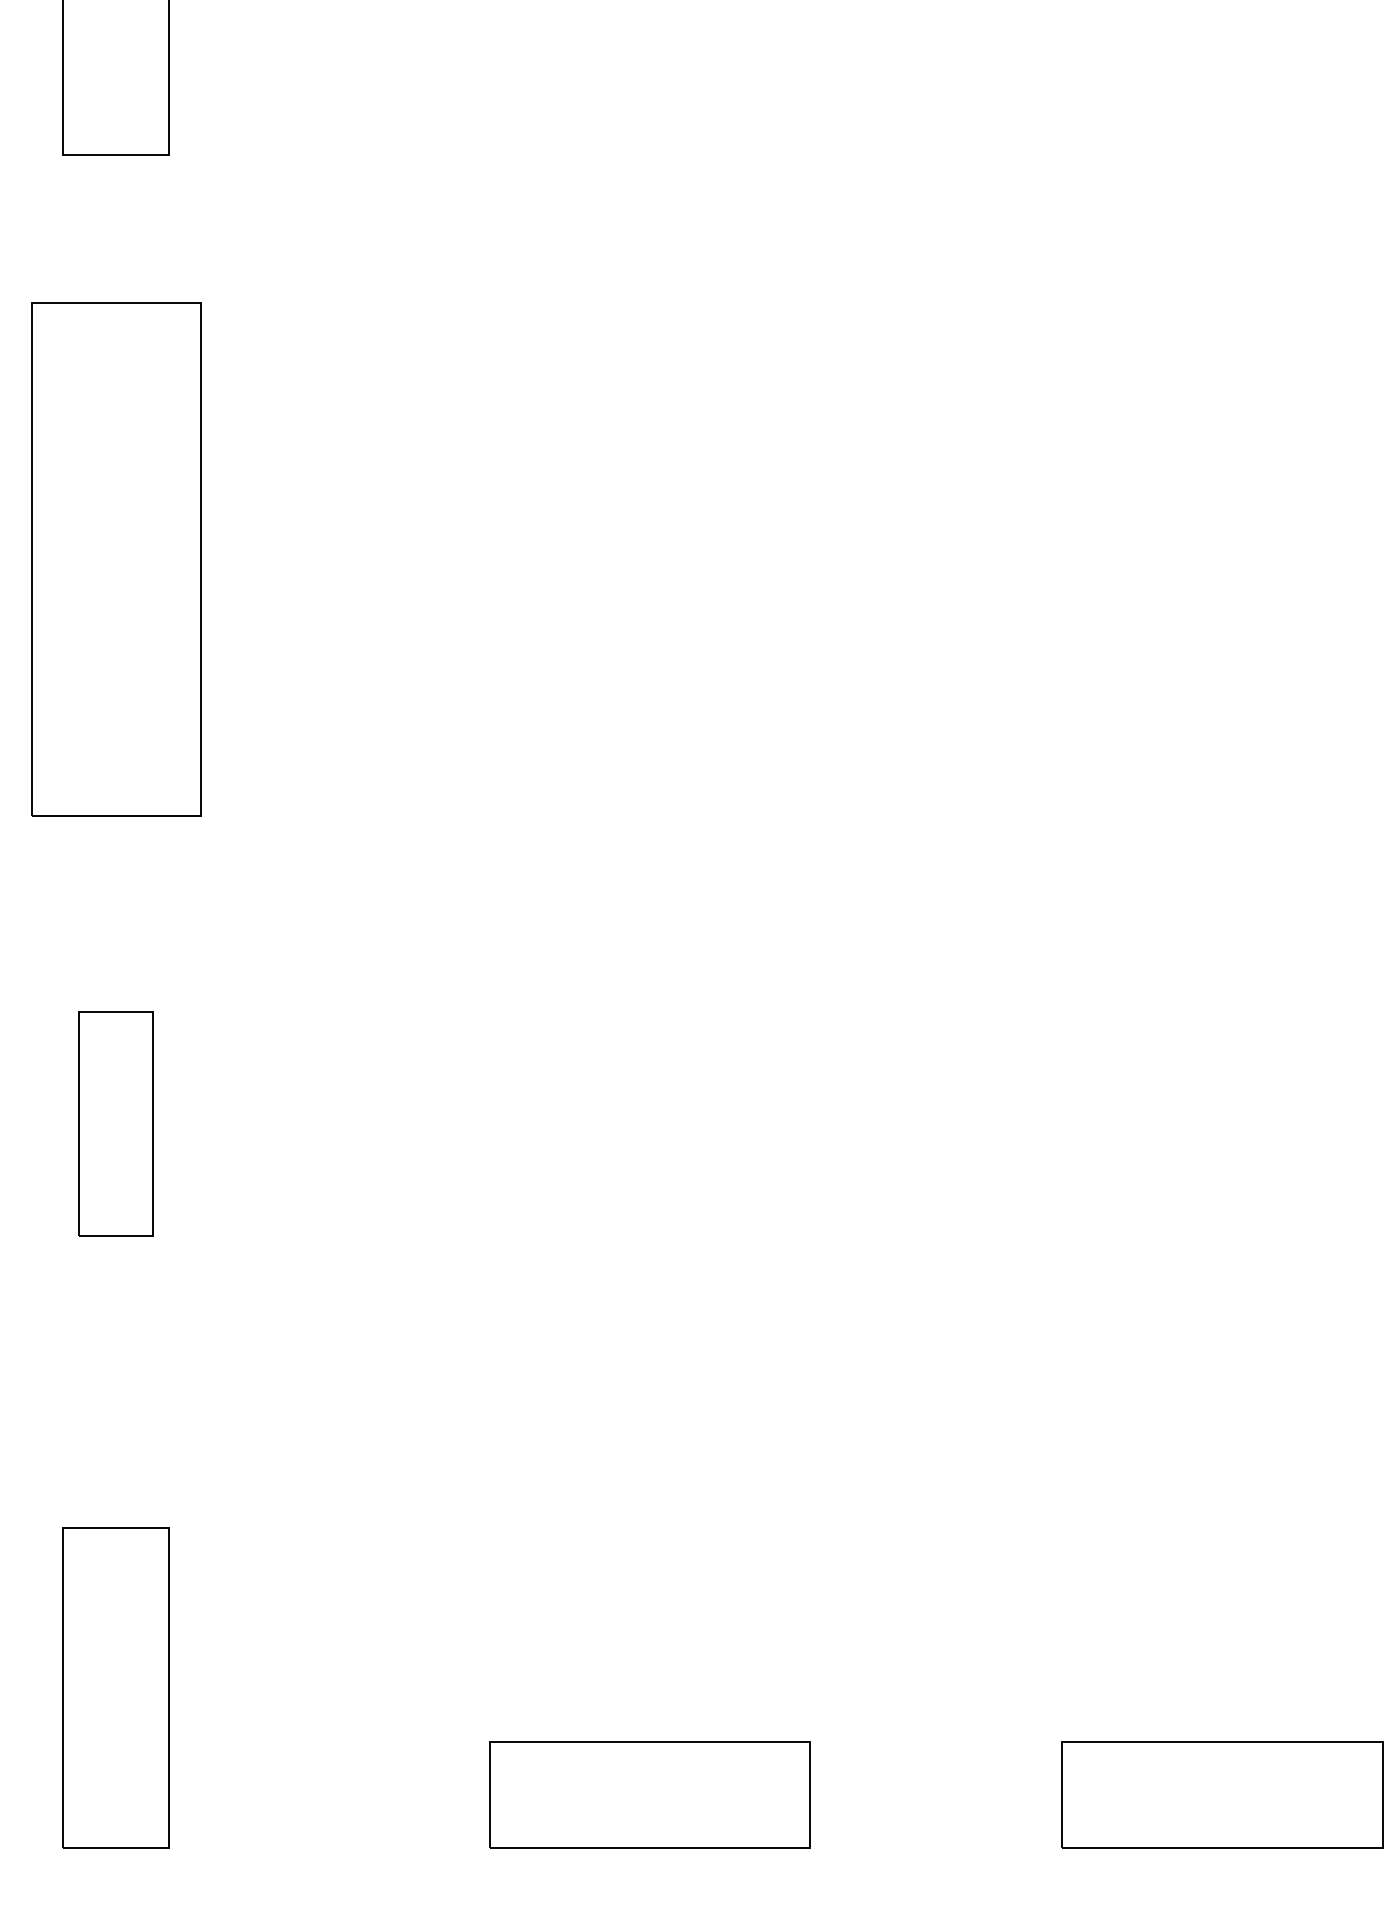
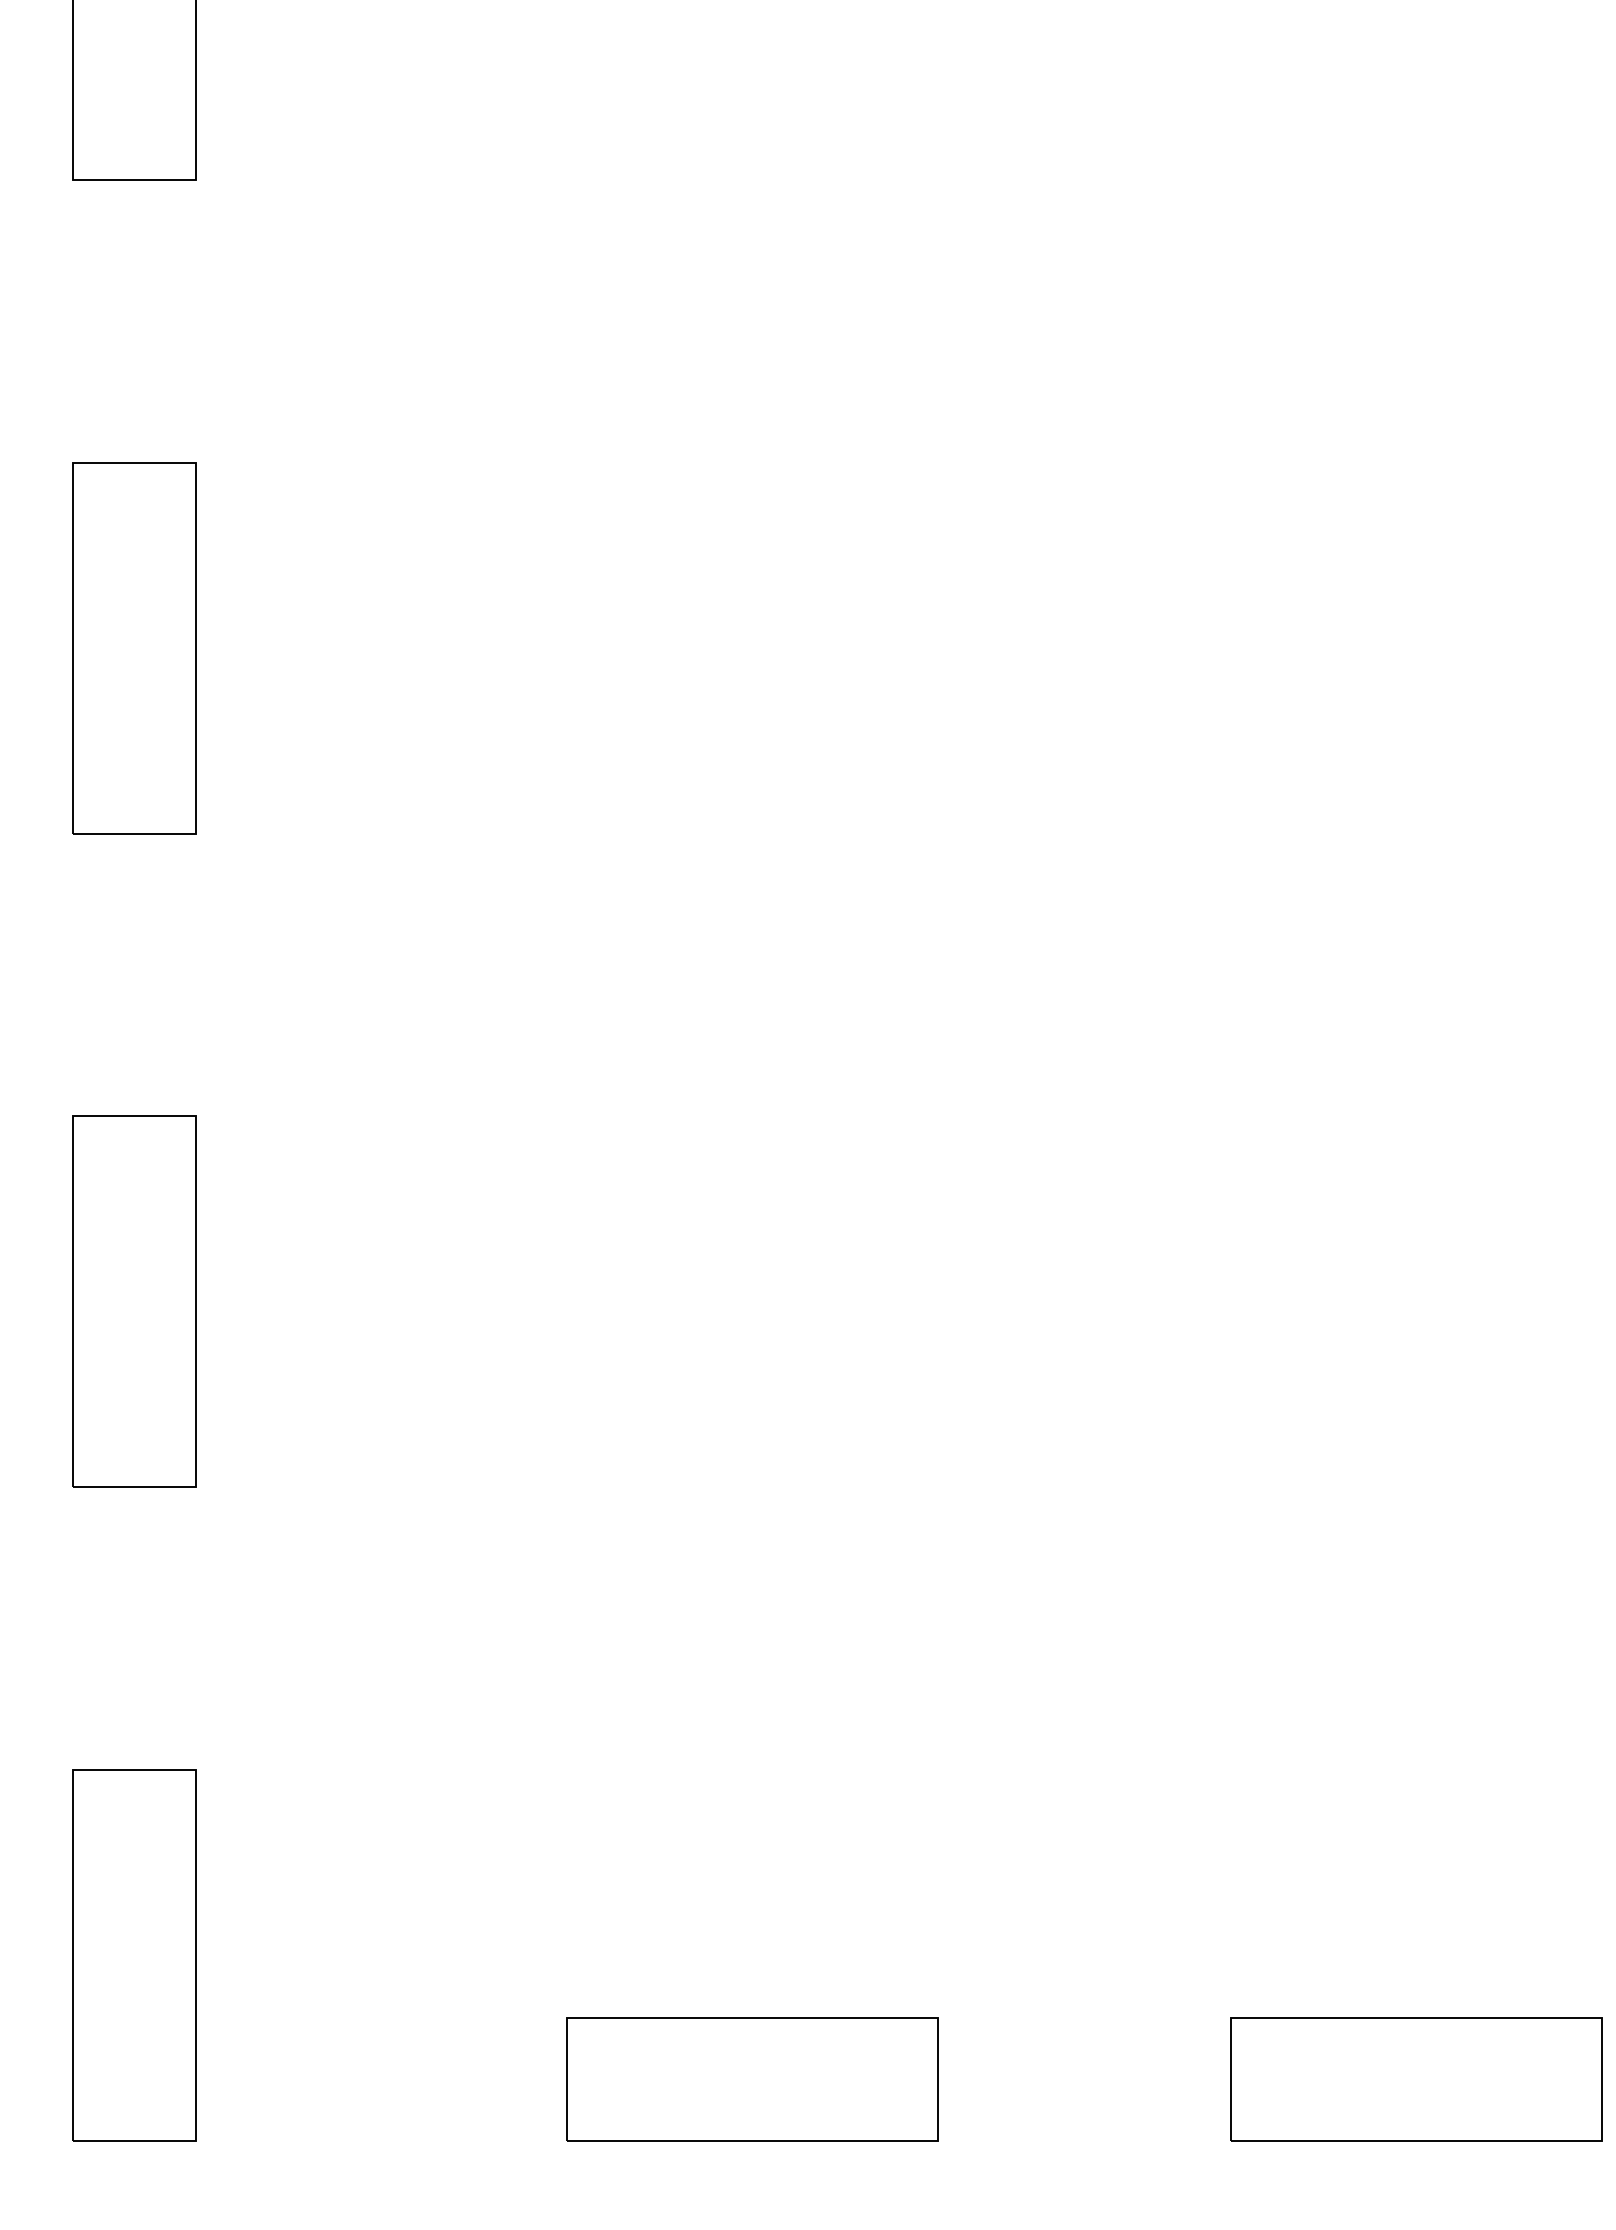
part: (116, 559) -> (134, 648), size x0.62
part: (116, 1123) -> (134, 1301), size x1.43

